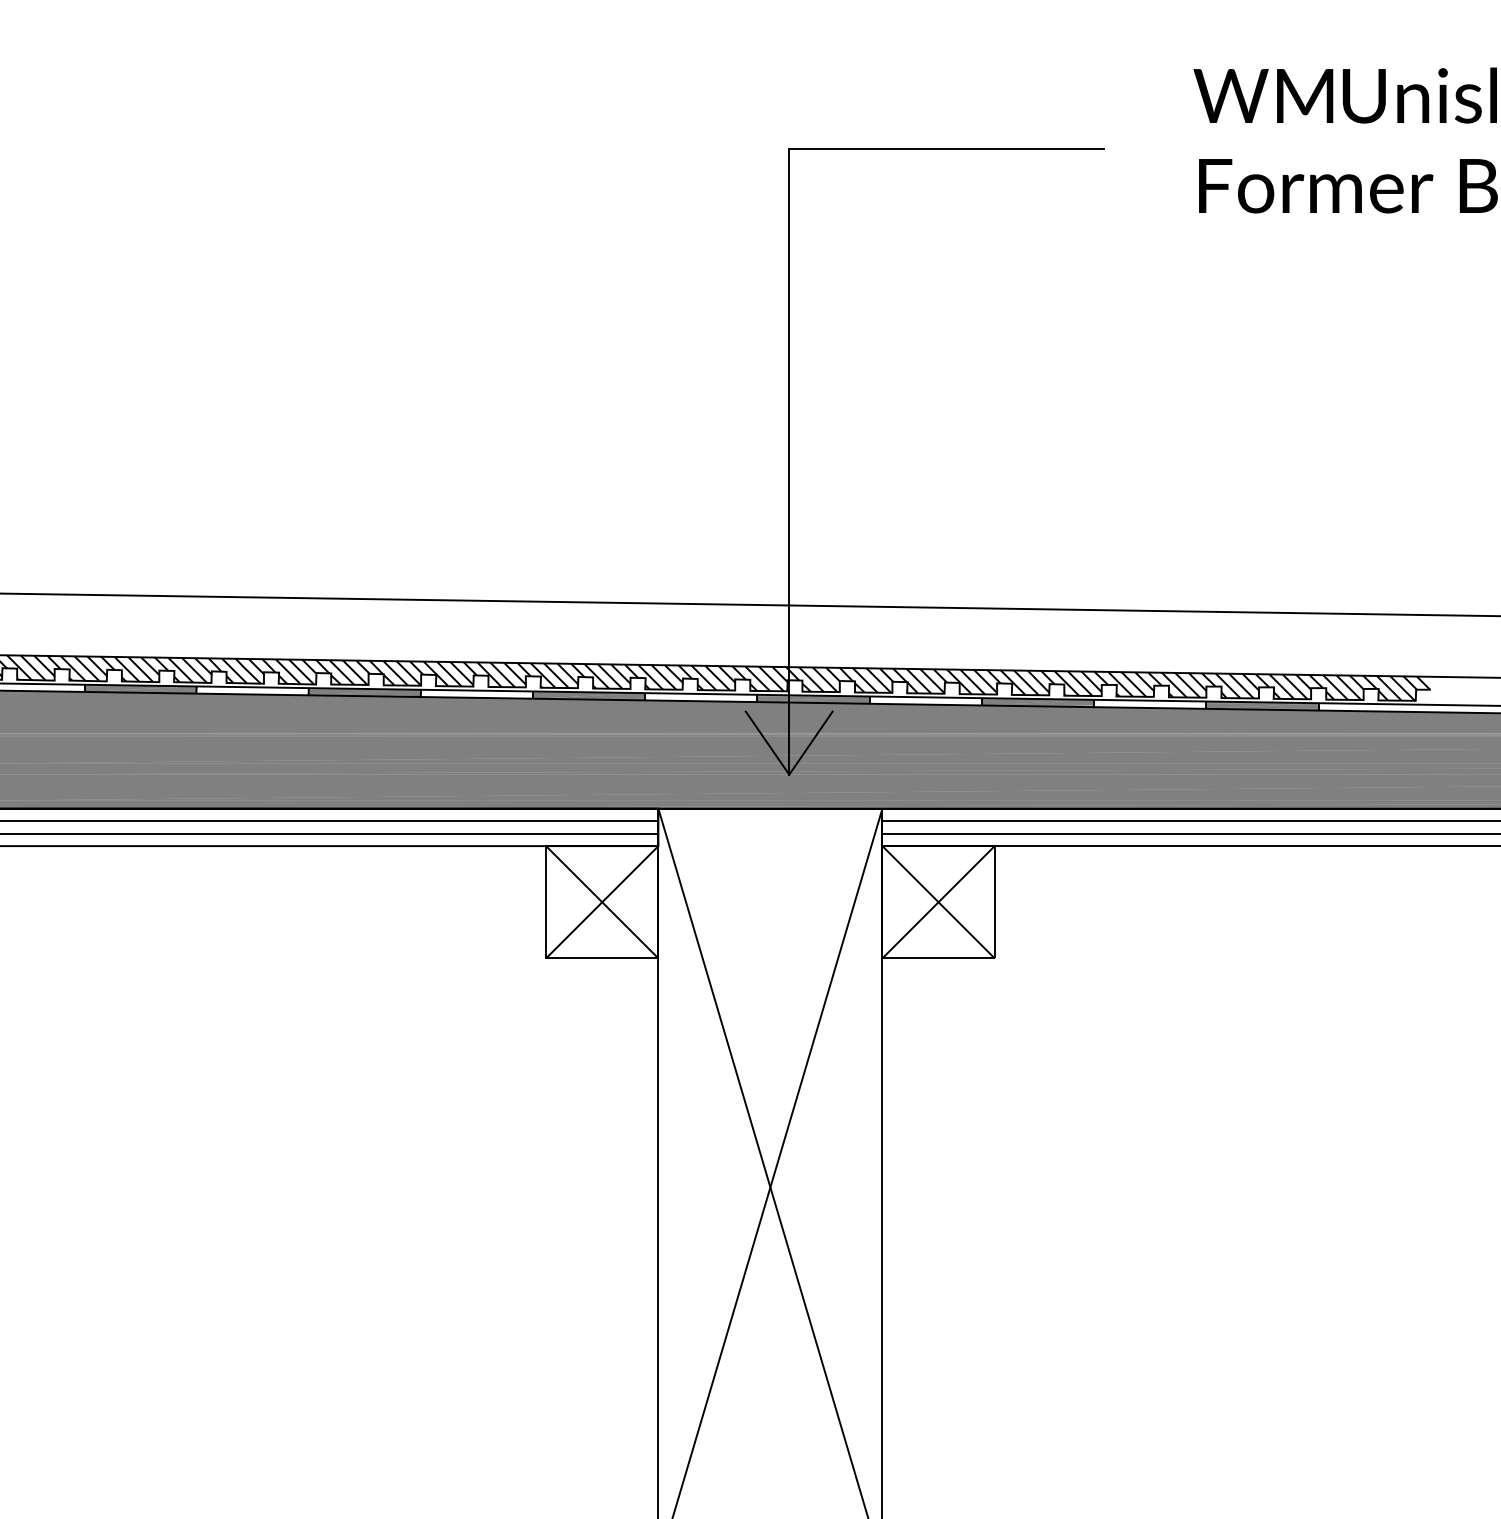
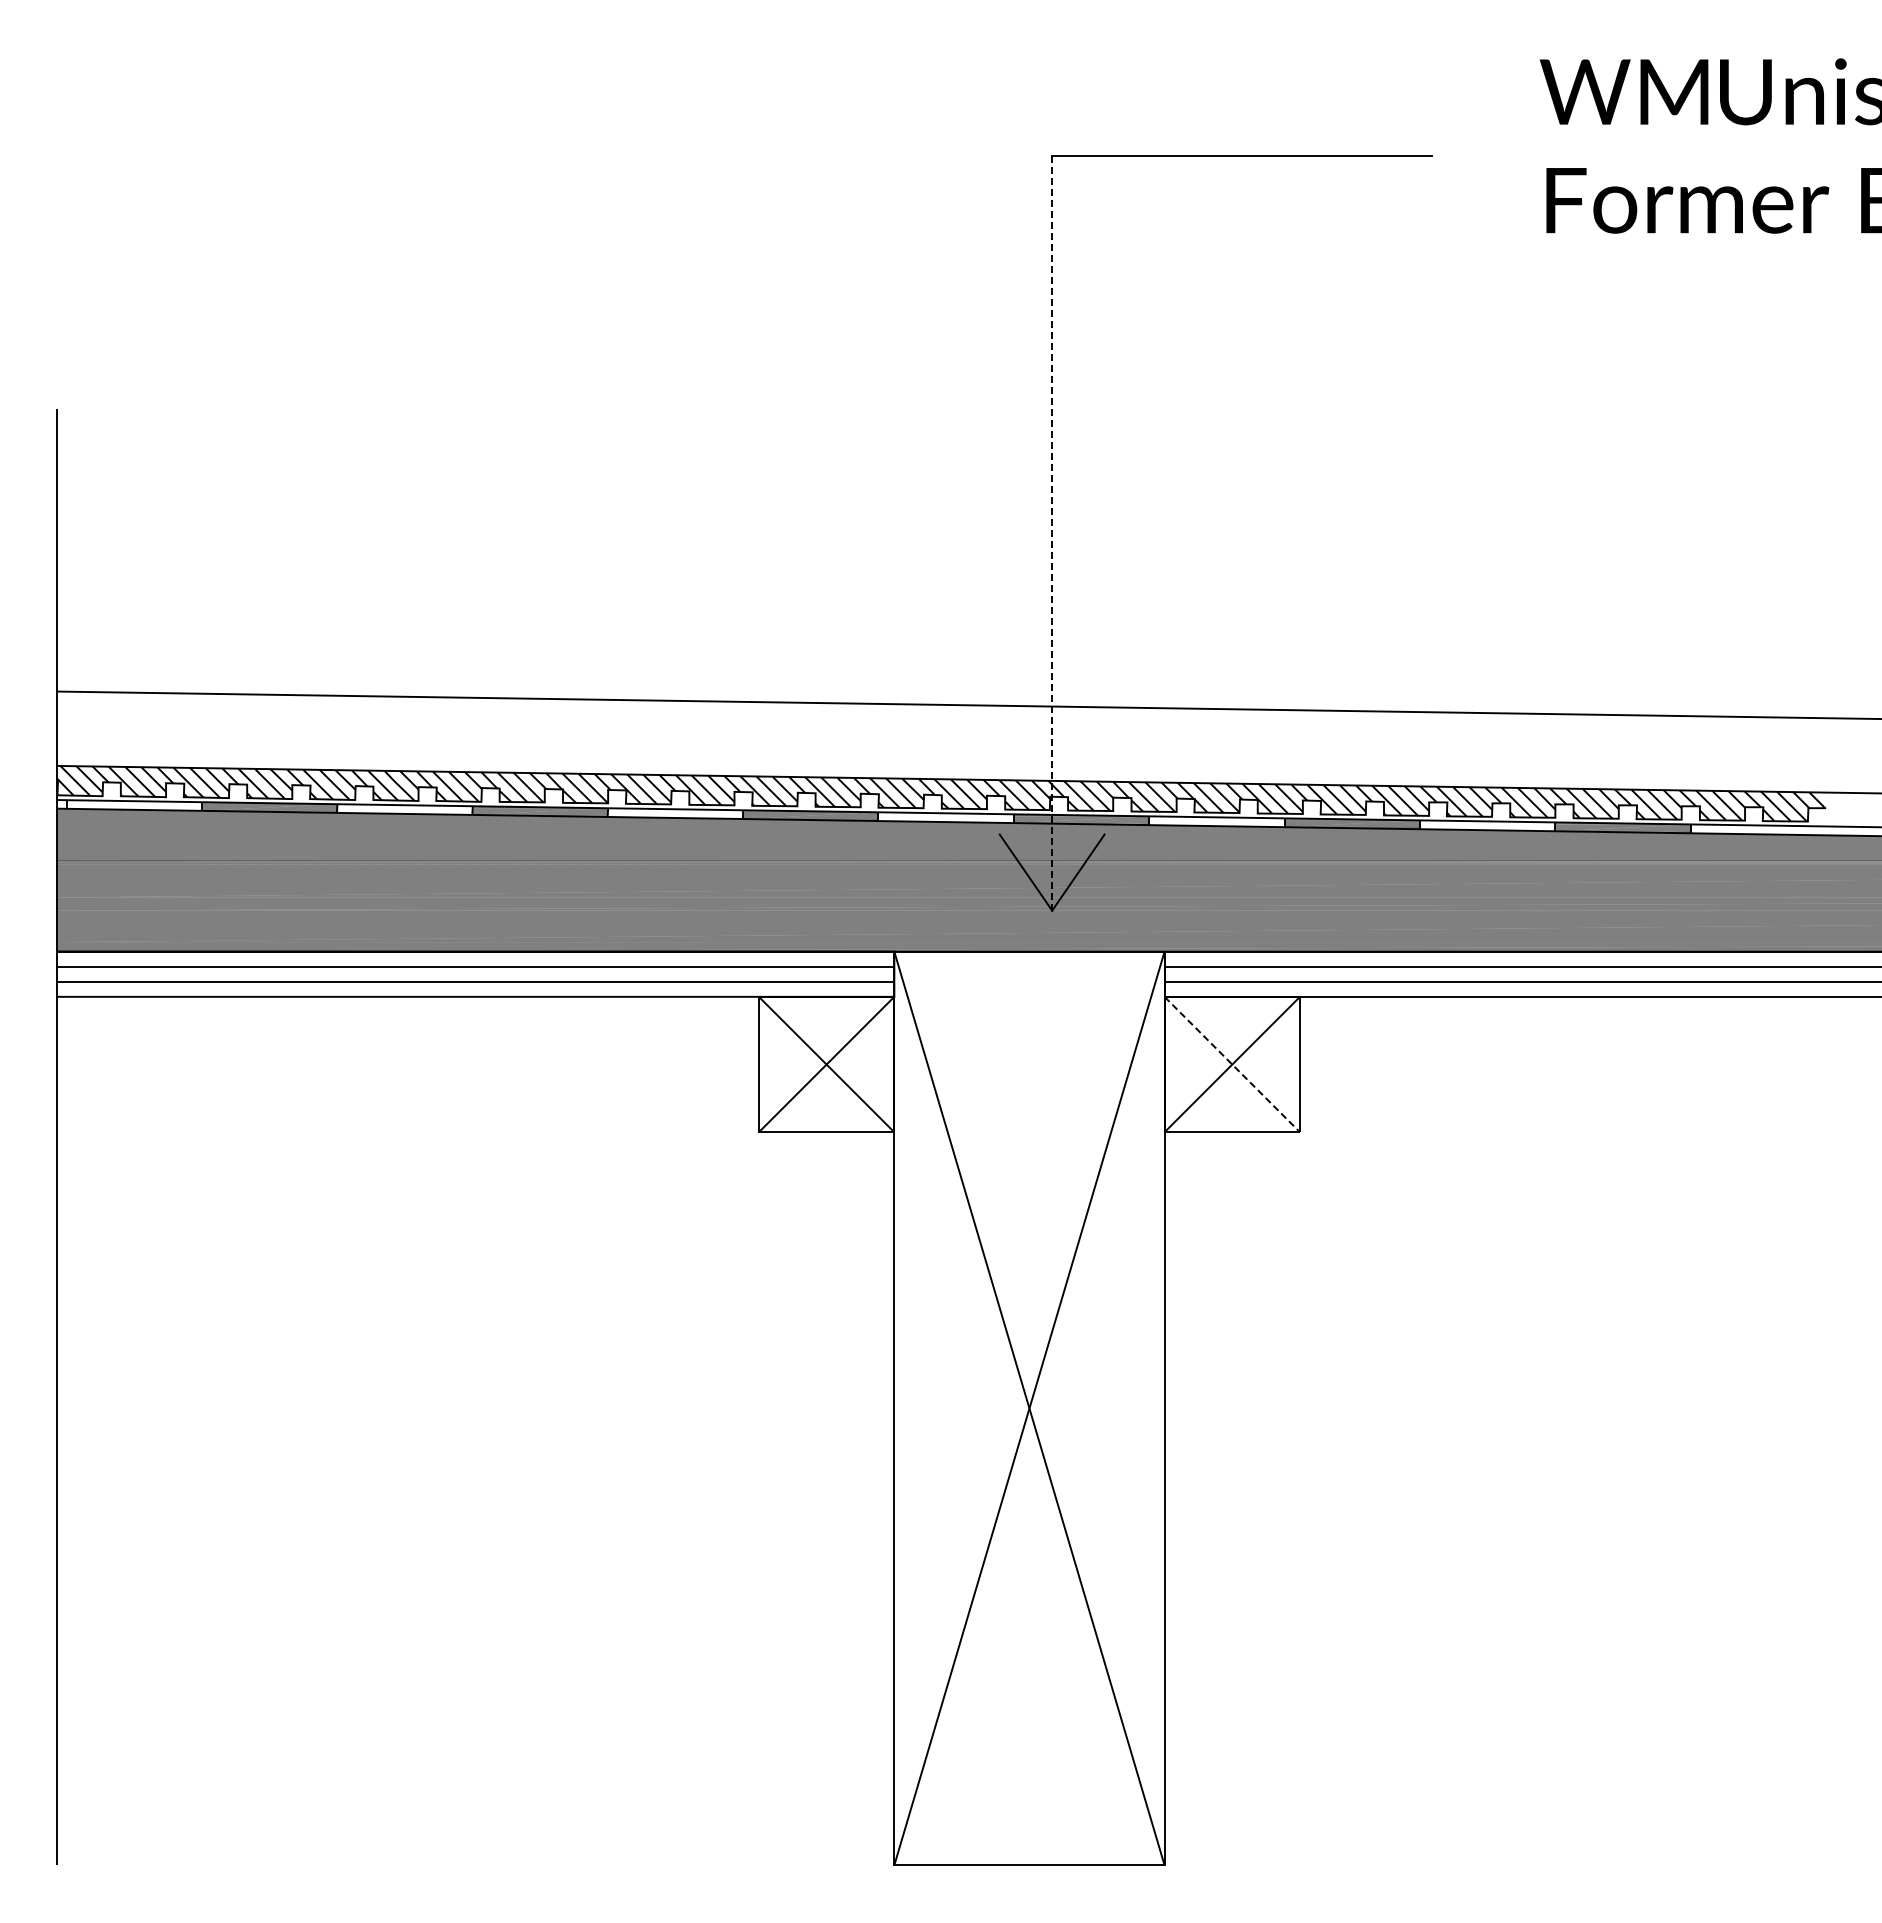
line: (789, 462) -> (1052, 533), solid -> dashed
line: (938, 902) -> (1232, 1064), solid -> dashed

